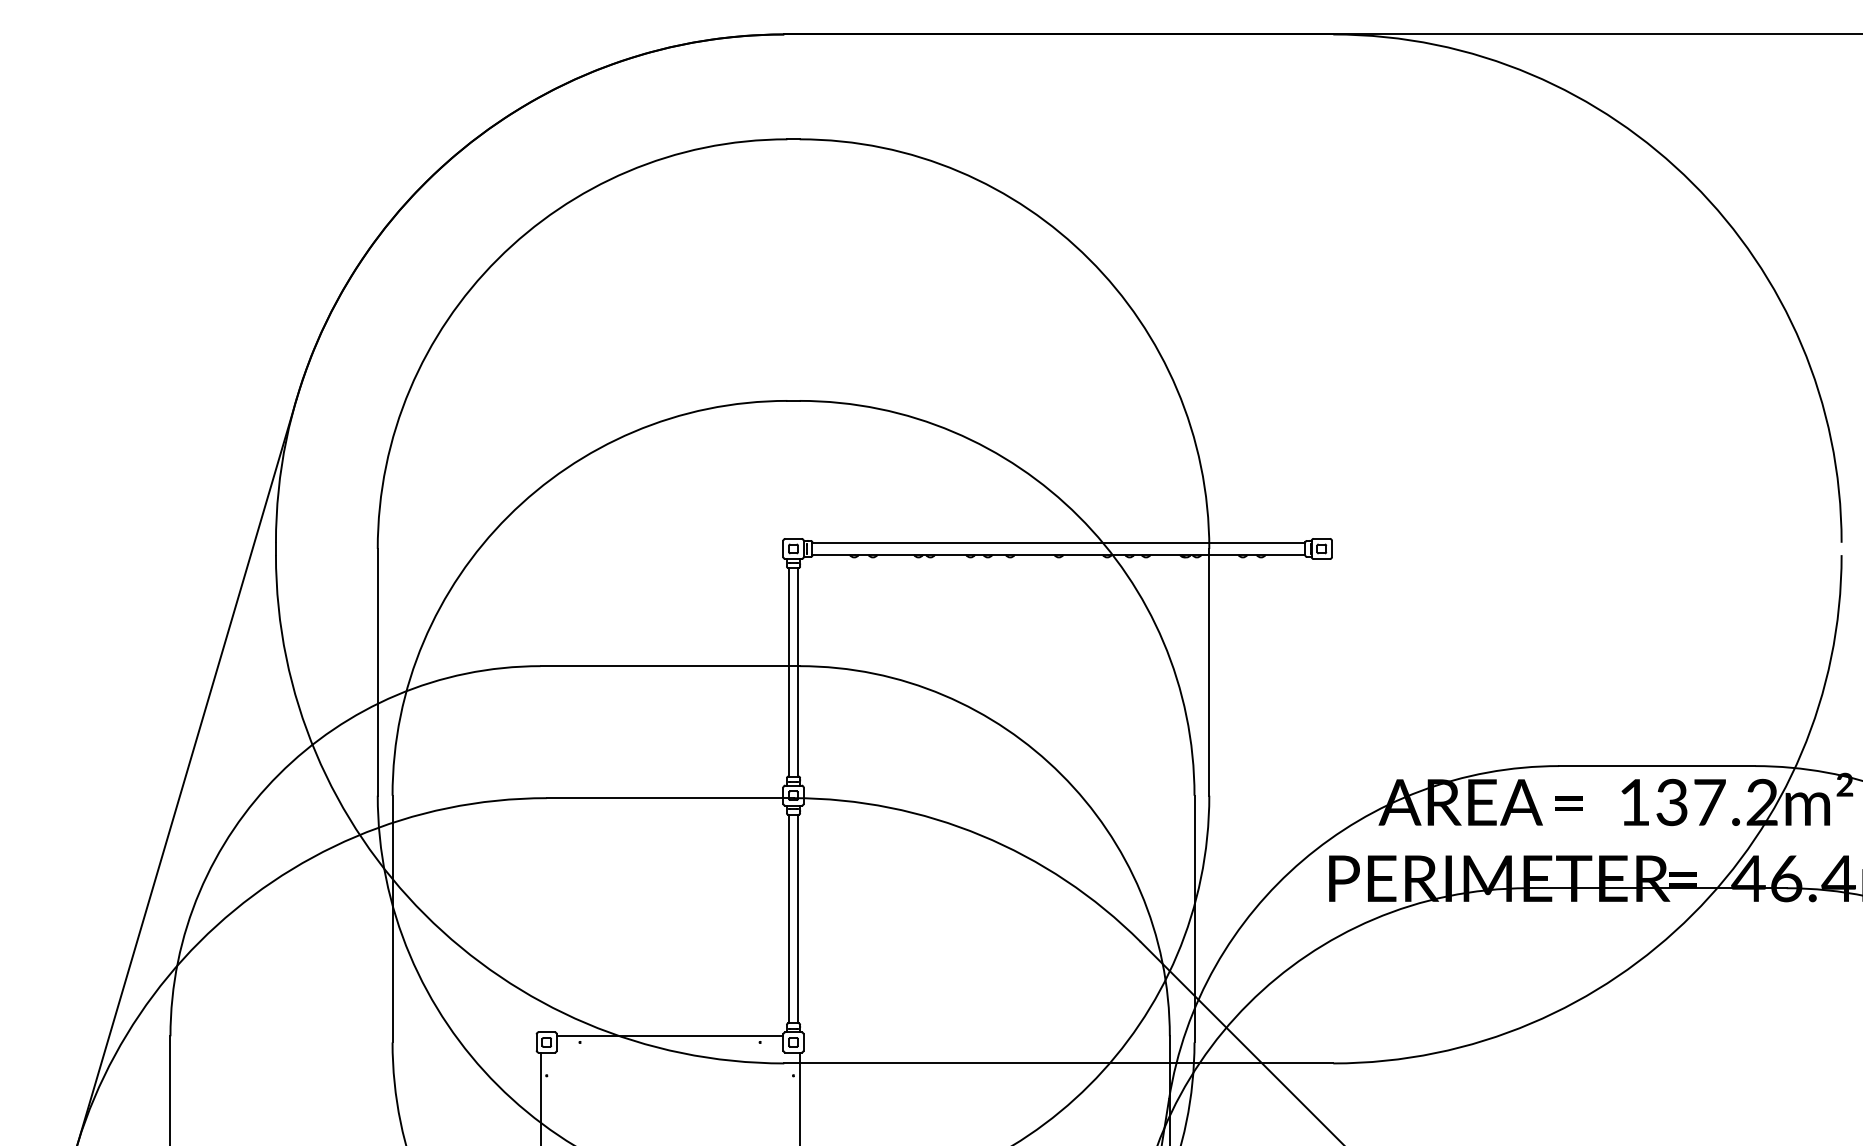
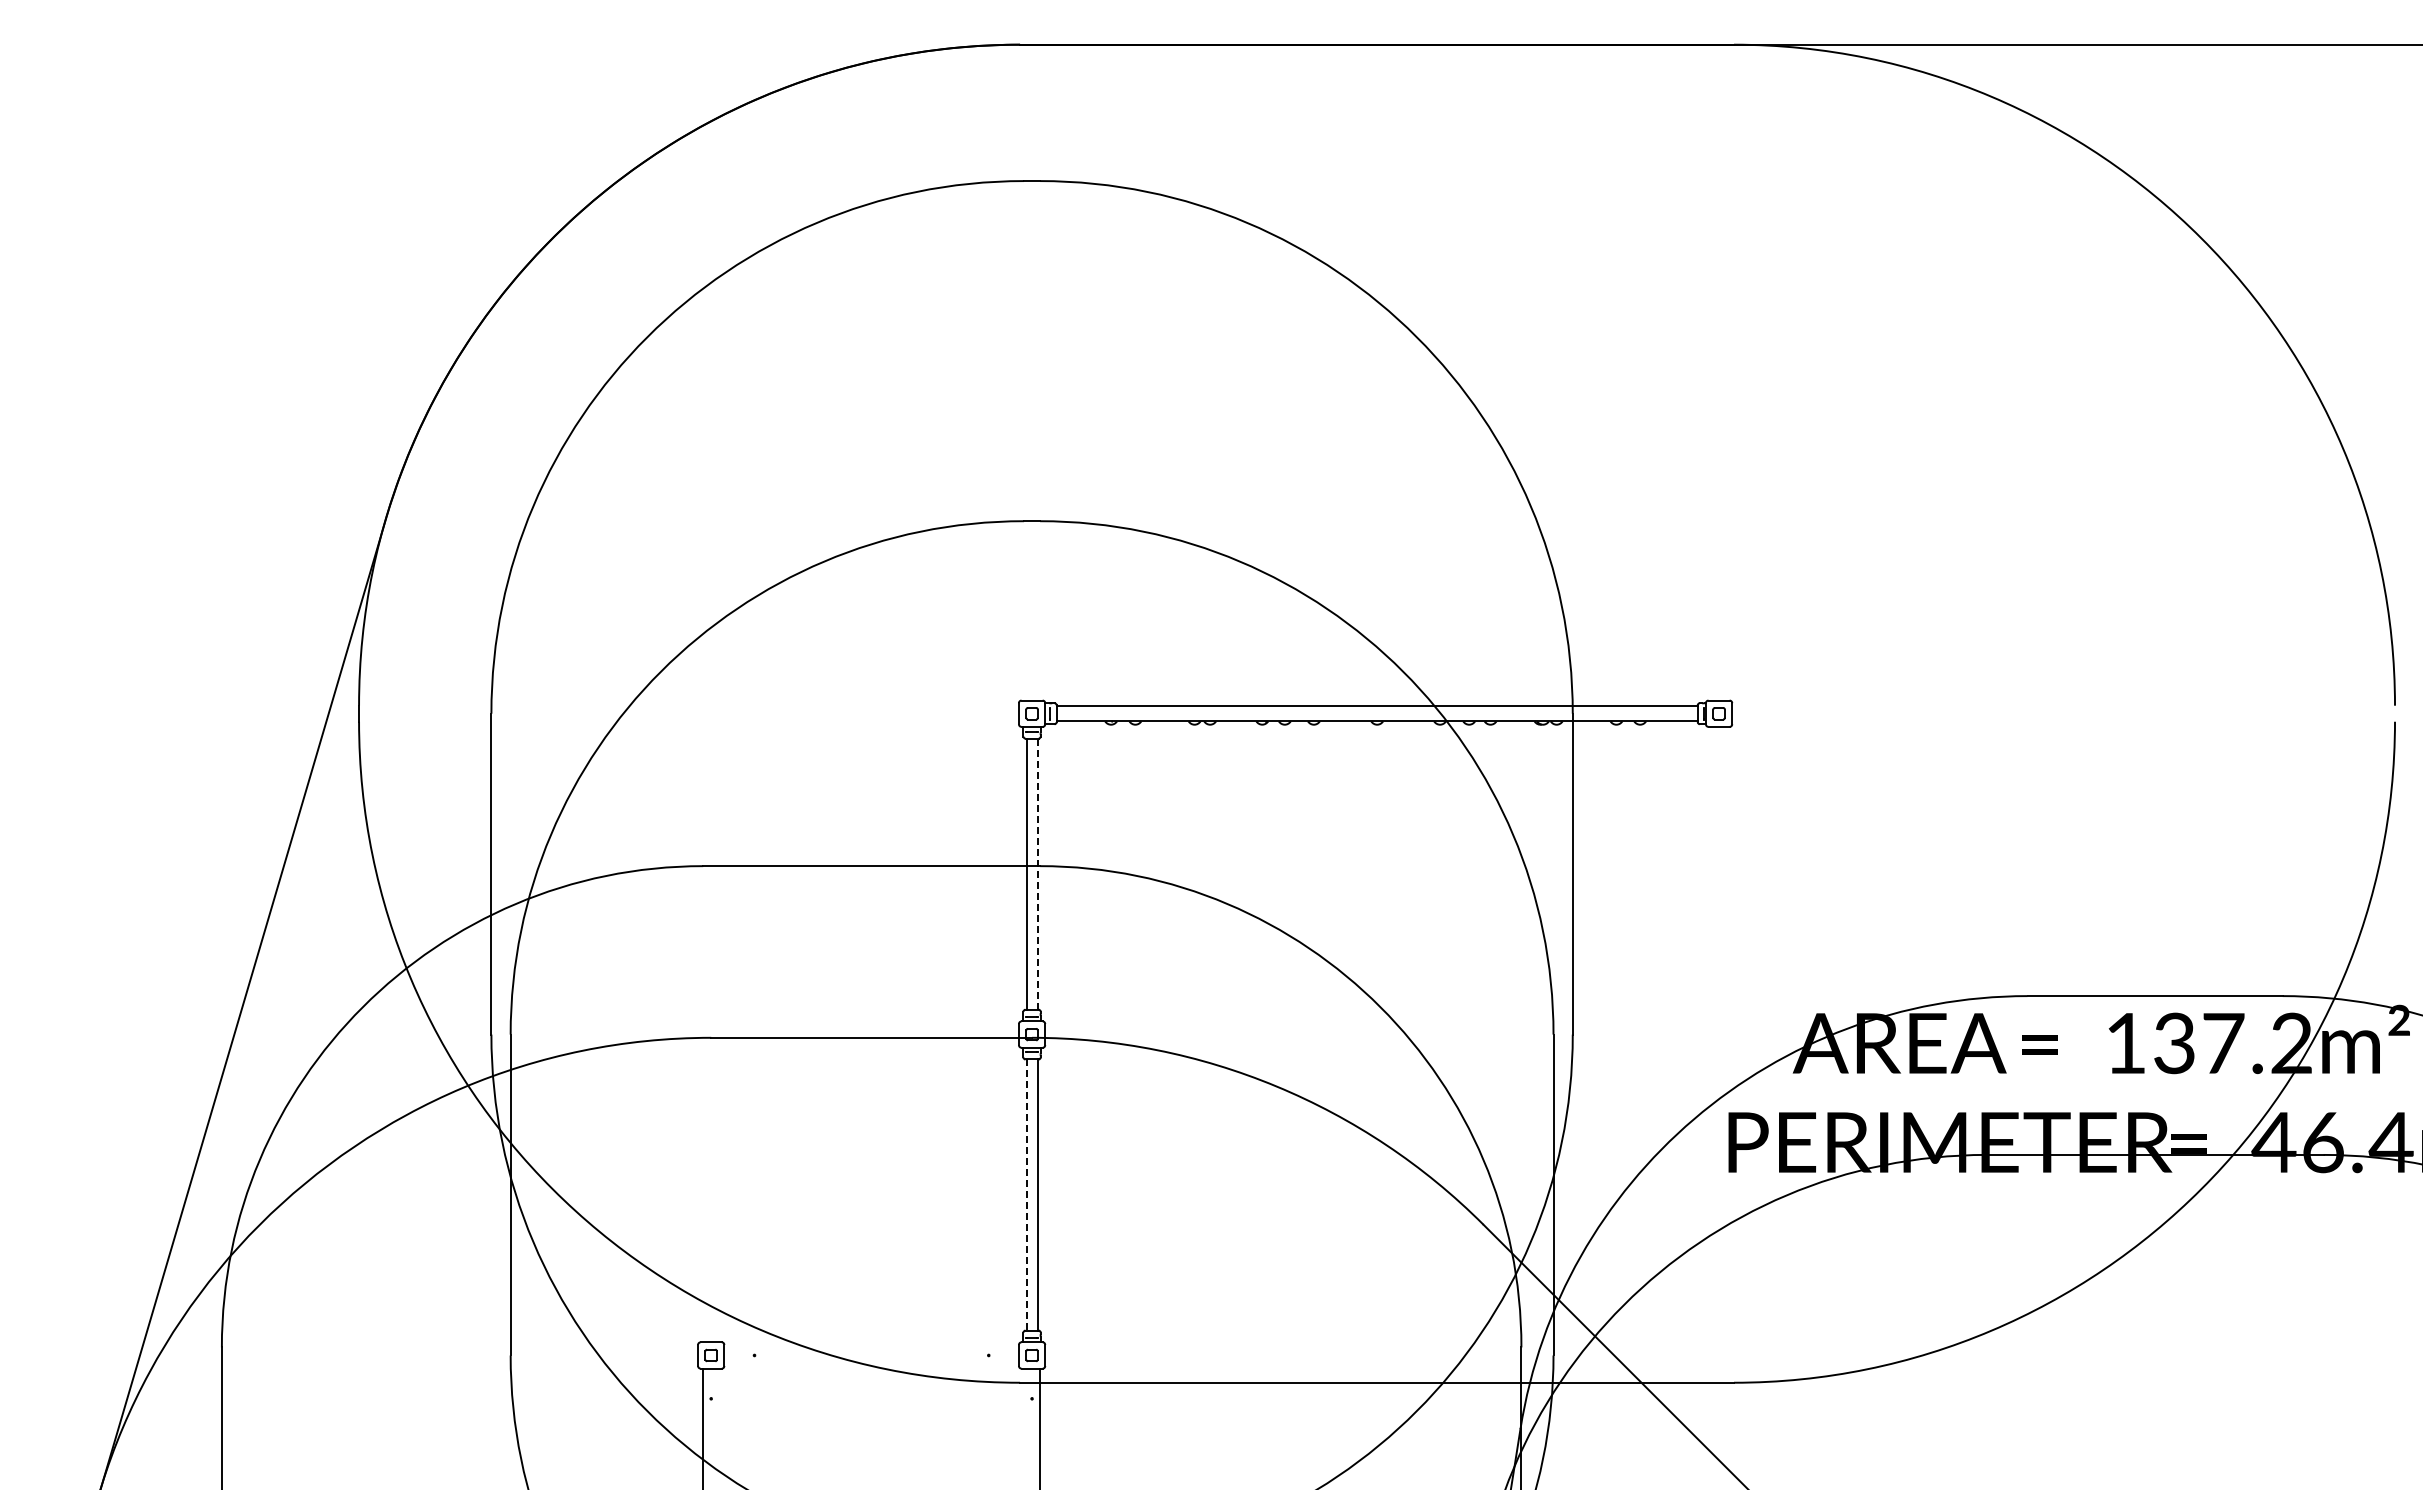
line: (797, 672) -> (1037, 874), solid -> dashed
line: (789, 919) -> (1026, 1195), solid -> dashed
line: (670, 1036) -> (871, 1347), removed

